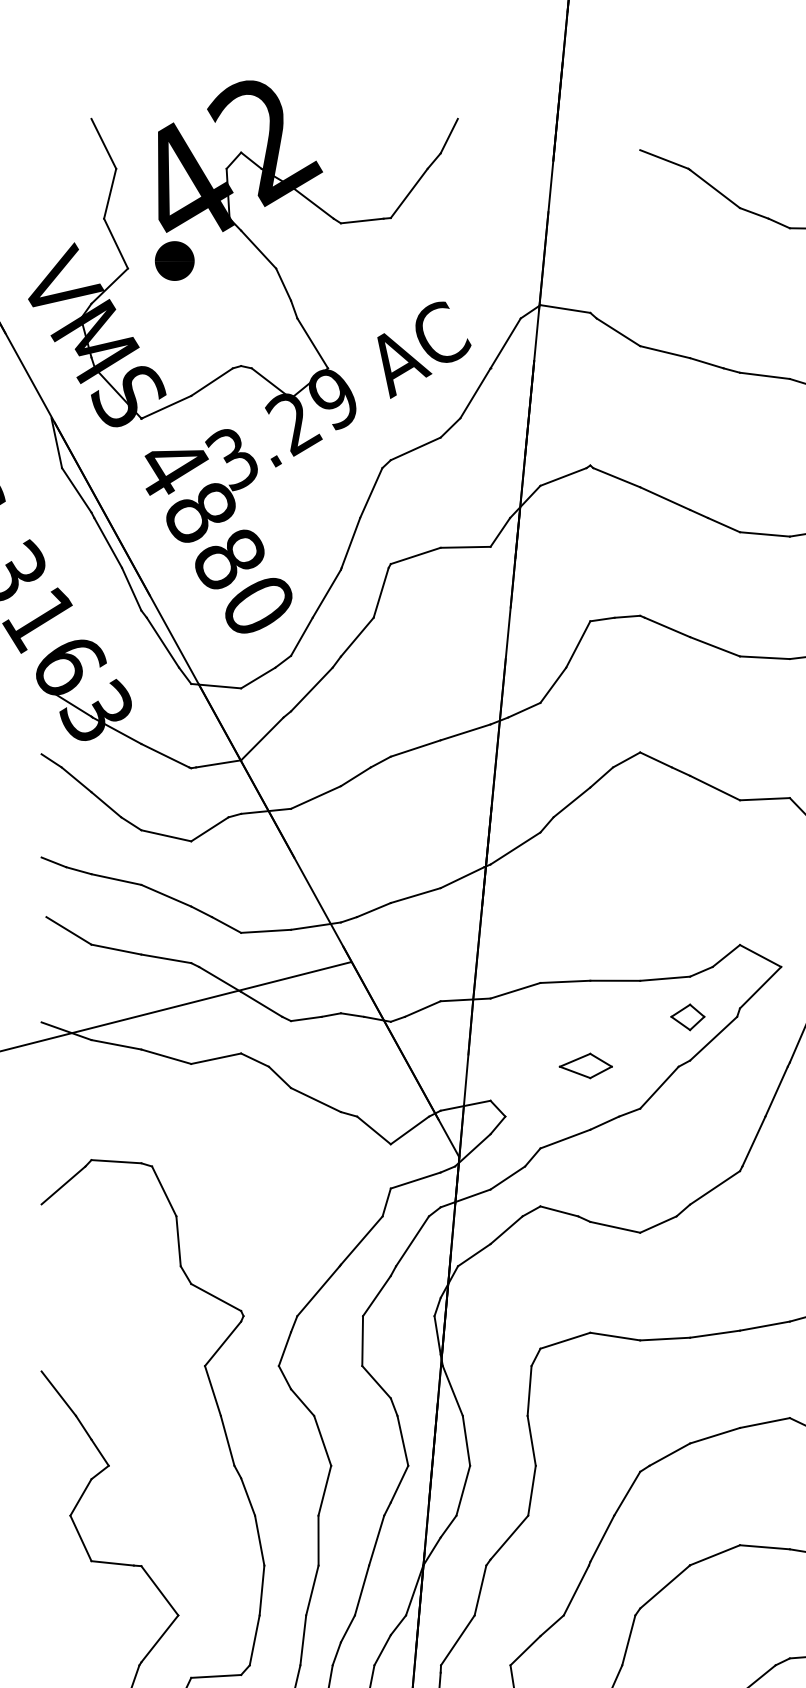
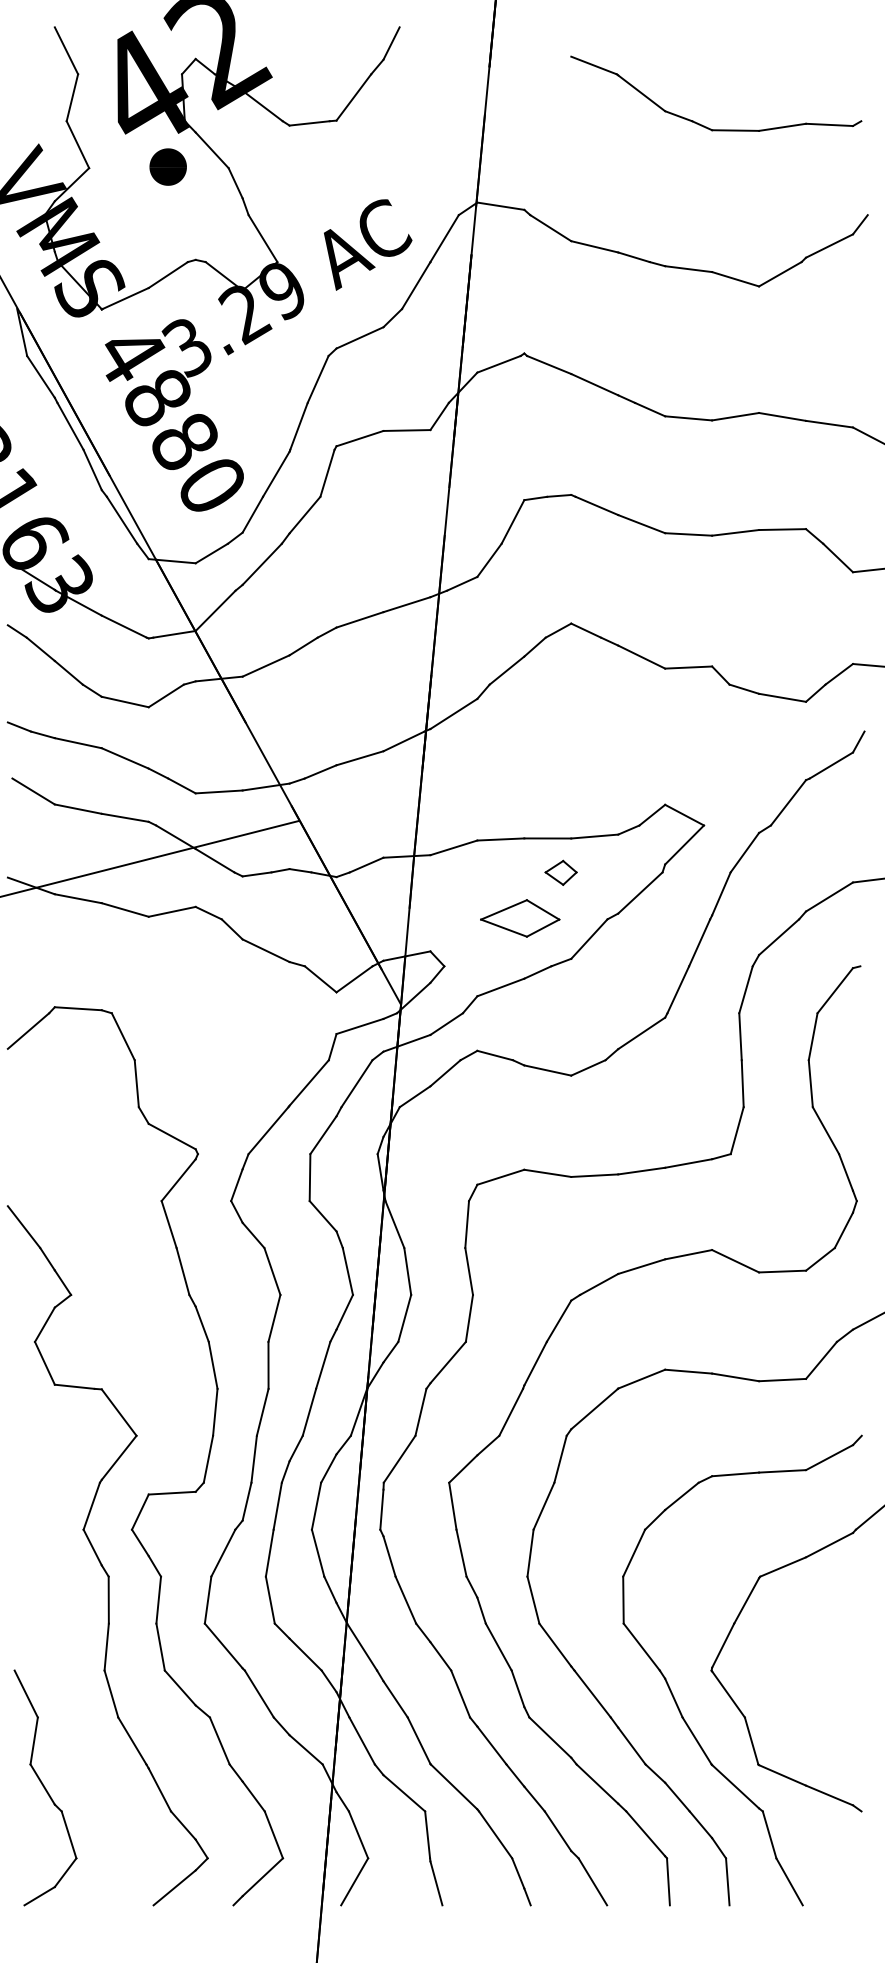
text: (174, 260) -> (167, 166), moved
part: (687, 1016) -> (560, 872), moved
part: (585, 1065) -> (519, 918), size x1.6

